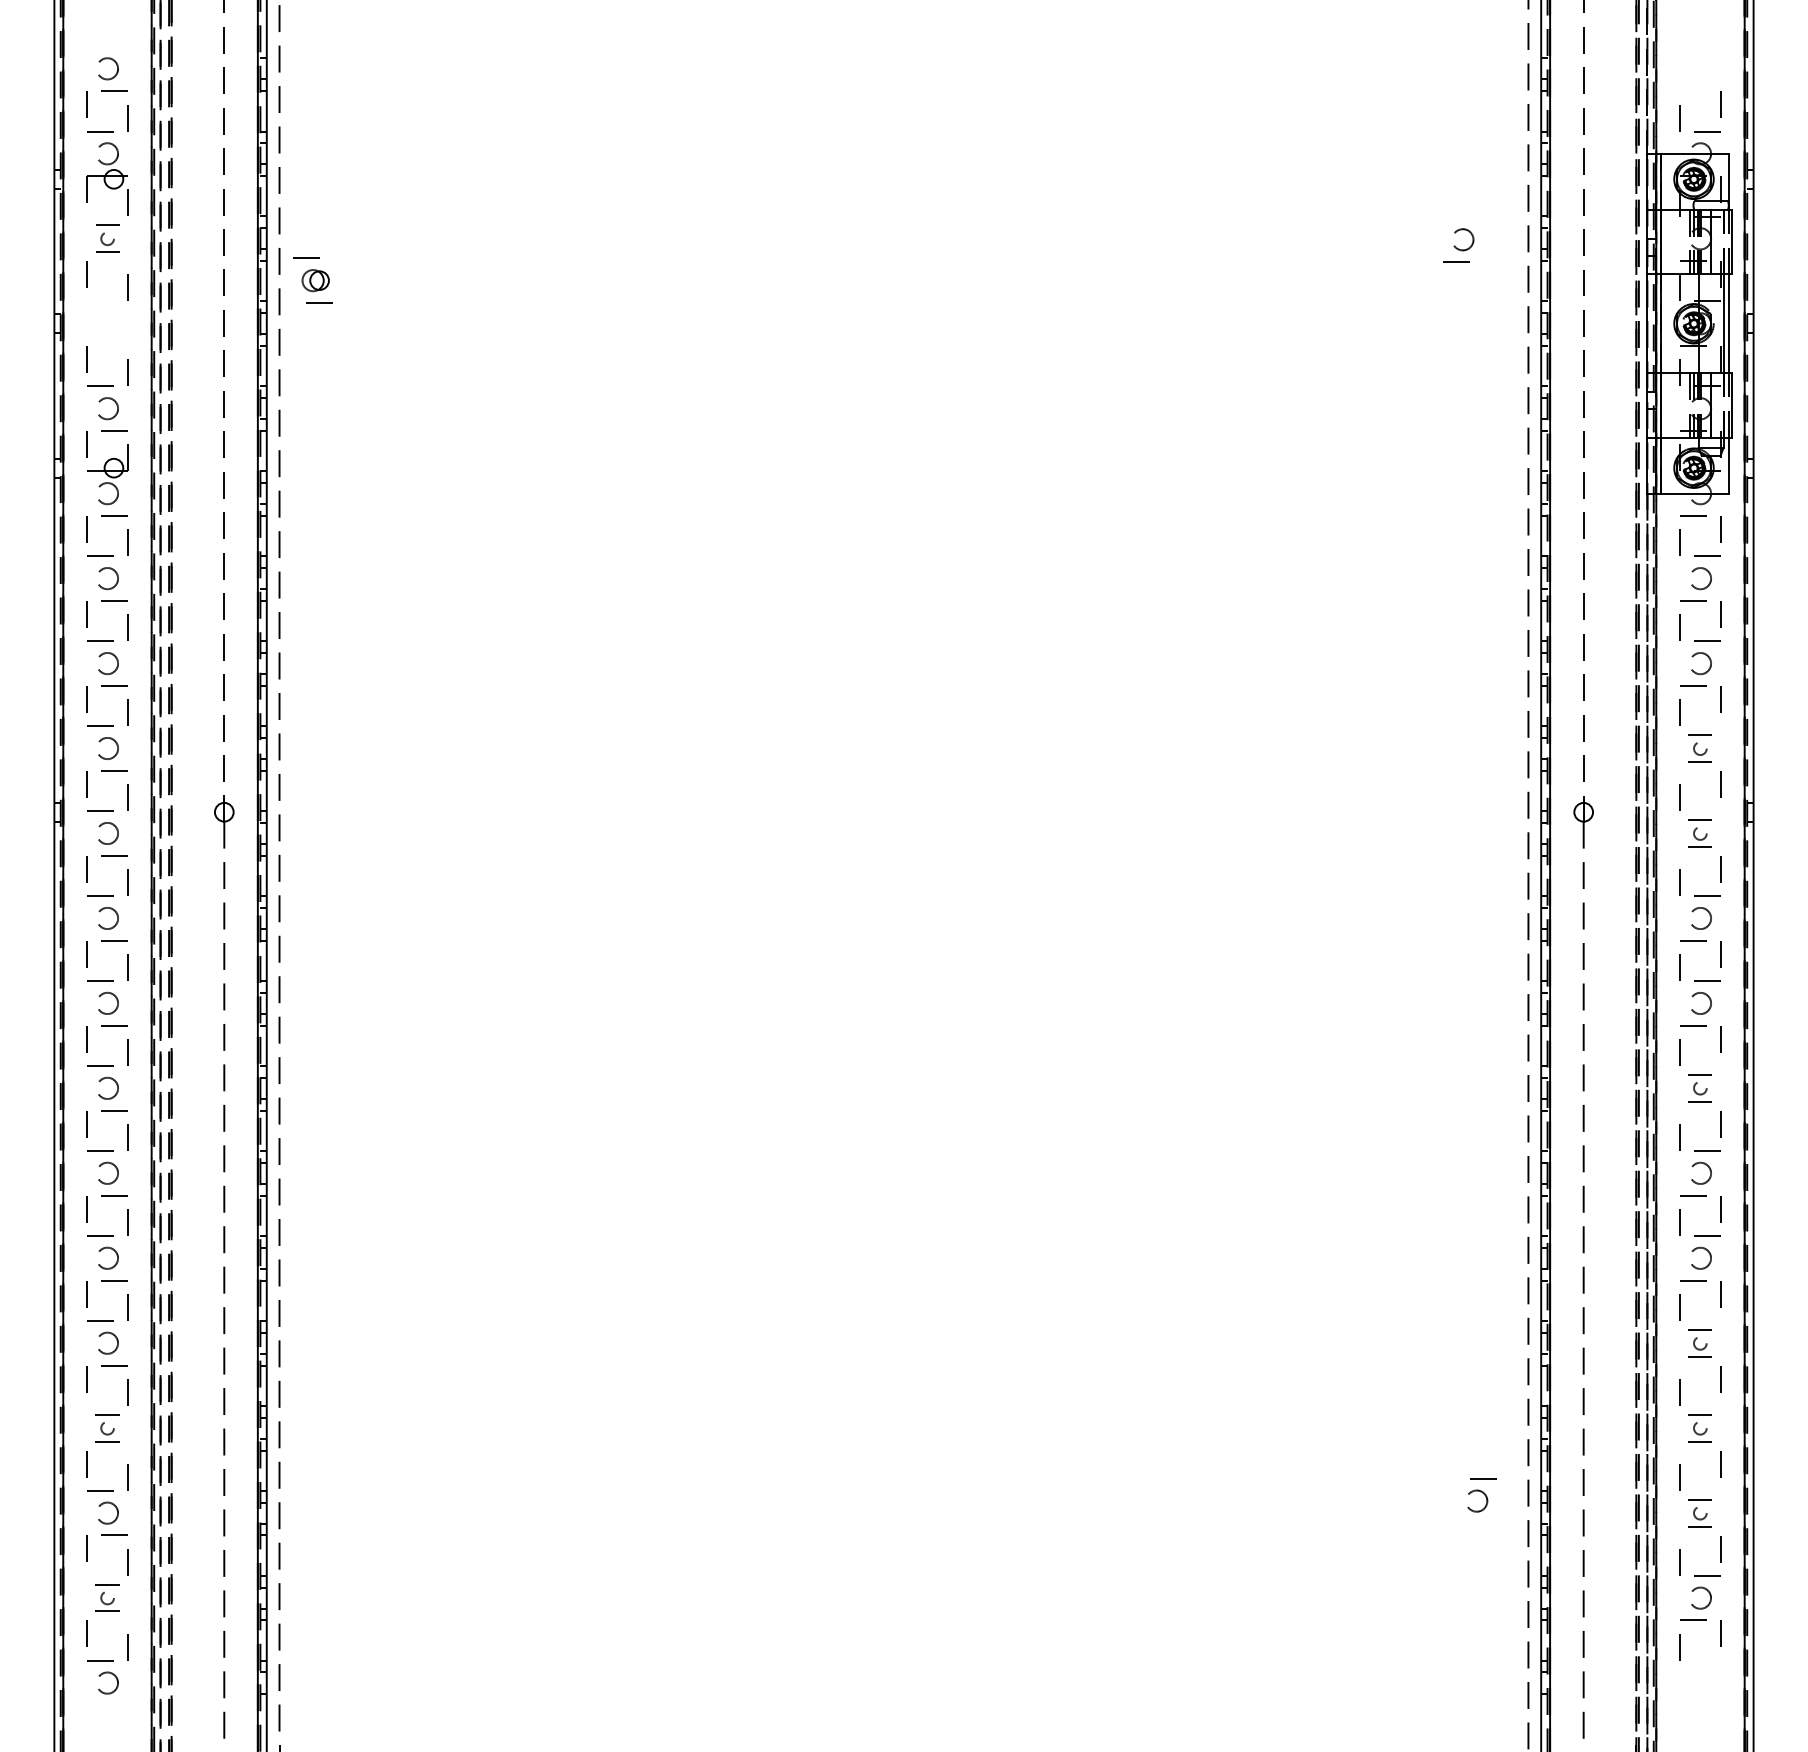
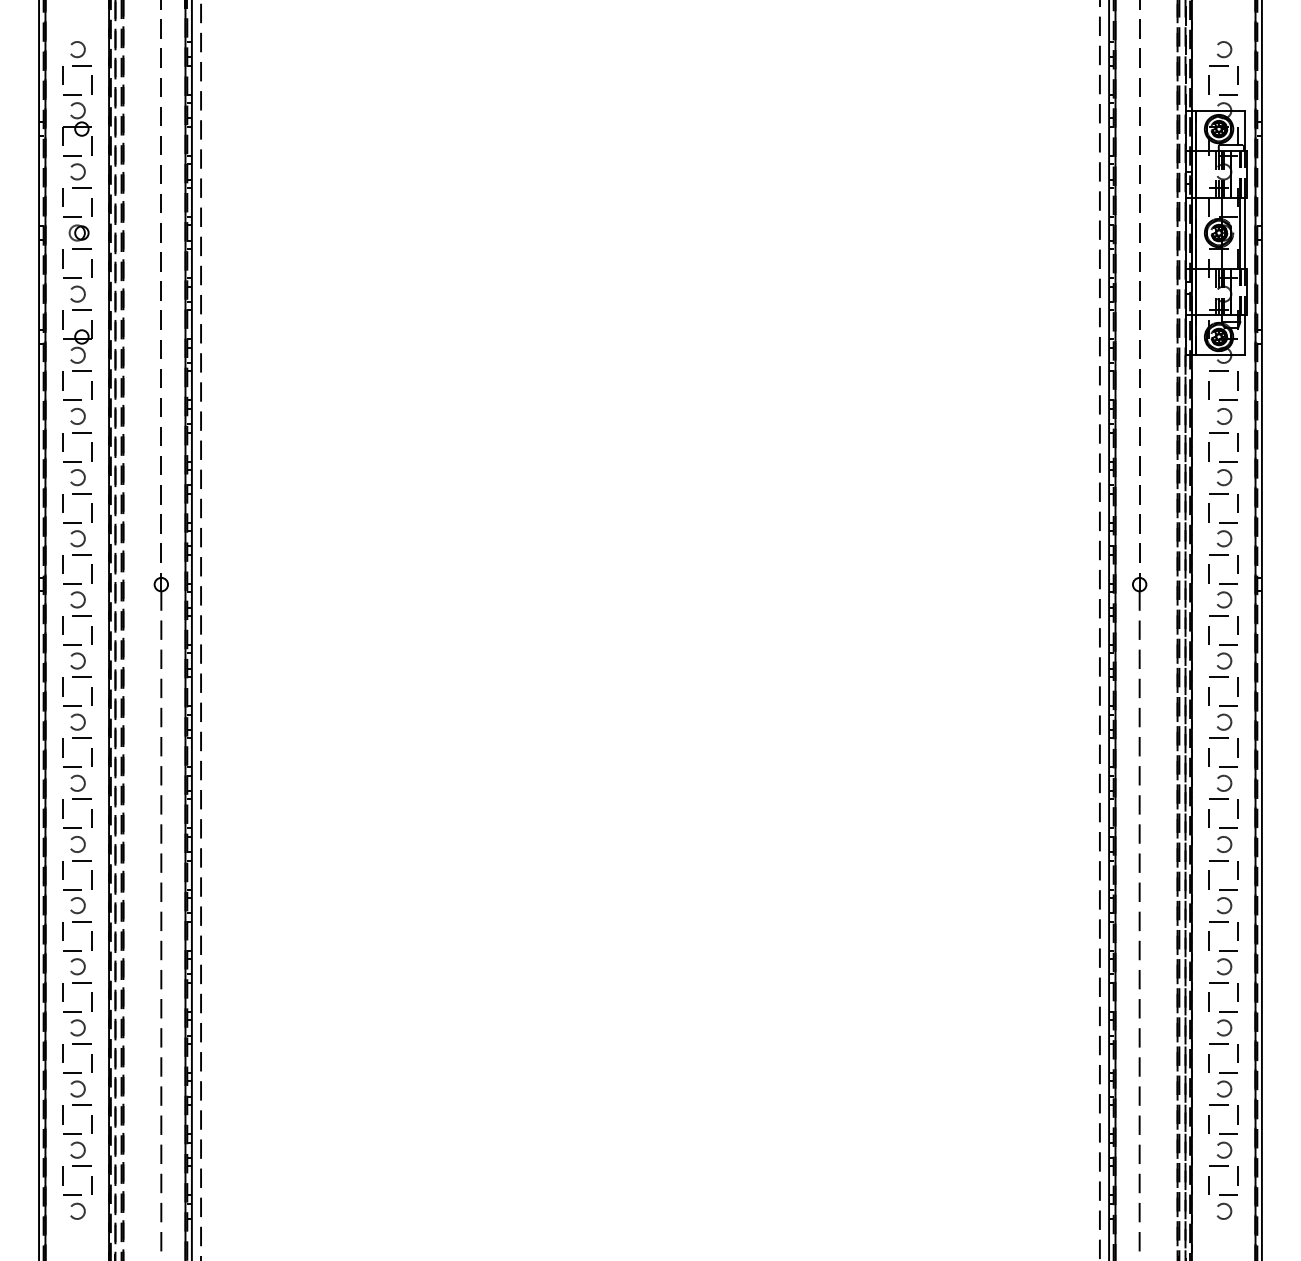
part: (107, 238) -> (77, 171), size x1.67
part: (1458, 245) -> (1220, 53), moved
part: (313, 279) -> (77, 232), moved
part: (1700, 748) -> (1223, 538), size x1.67
part: (1700, 832) -> (1223, 599), size x1.67
part: (1700, 1087) -> (1223, 782), size x1.67
part: (1700, 1342) -> (1223, 966), size x1.67
part: (107, 1427) -> (77, 1027), size x1.67
part: (1700, 1427) -> (1223, 1027), size x1.67
part: (1480, 1494) -> (1226, 1206), moved
part: (1700, 1512) -> (1223, 1088), size x1.67
part: (107, 1597) -> (77, 1149), size x1.67

